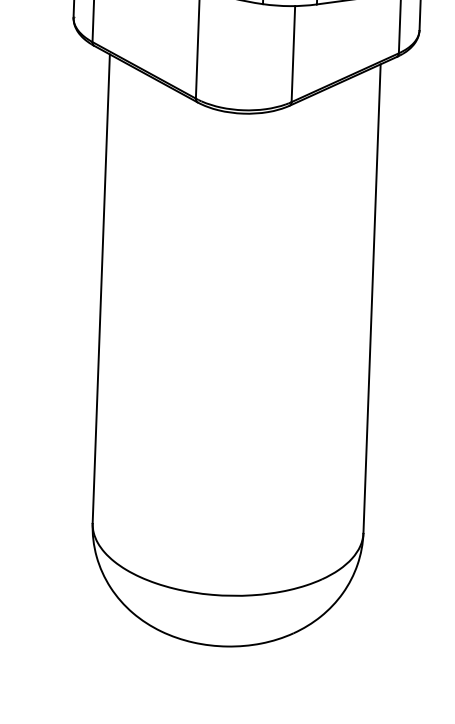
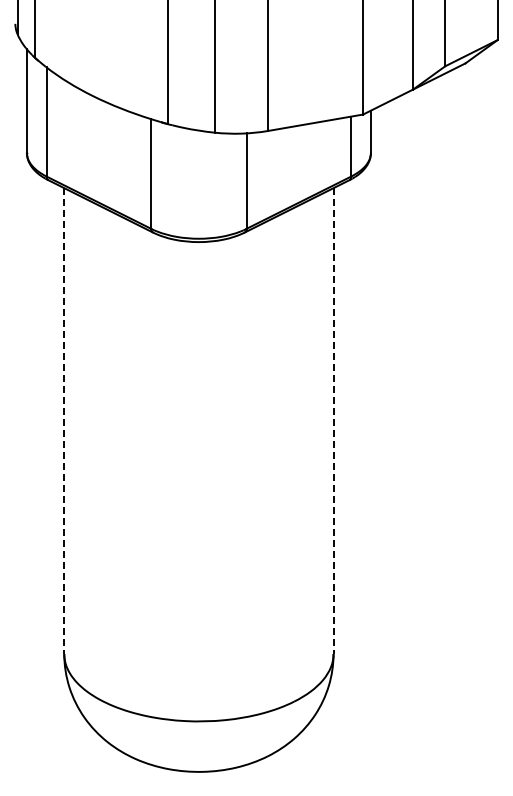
line: (101, 289) -> (64, 421), solid -> dashed
line: (371, 299) -> (333, 421), solid -> dashed

